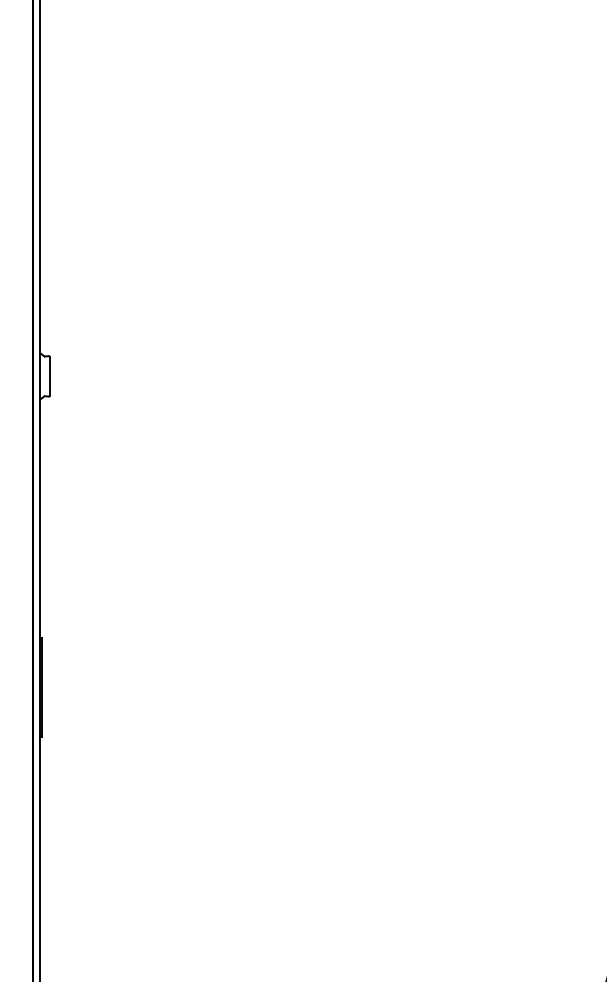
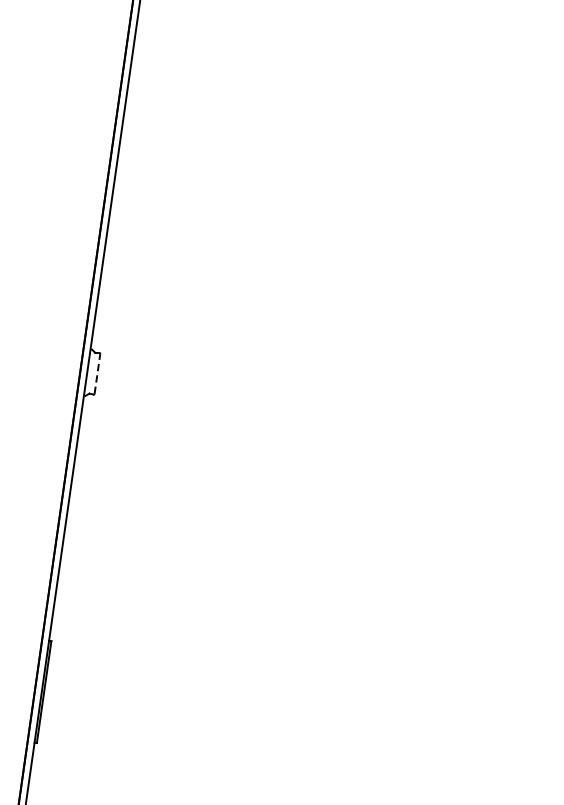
line: (49, 375) -> (97, 373), solid -> dashed

